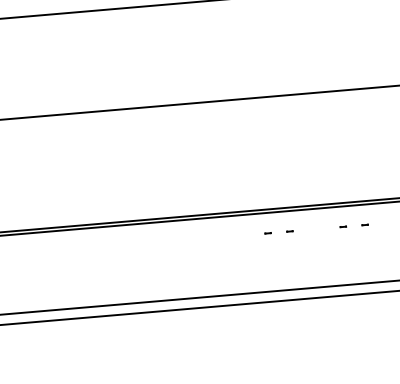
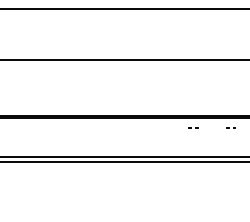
part: (352, 225) -> (230, 127), size x0.62
part: (279, 231) -> (193, 127), size x0.62

